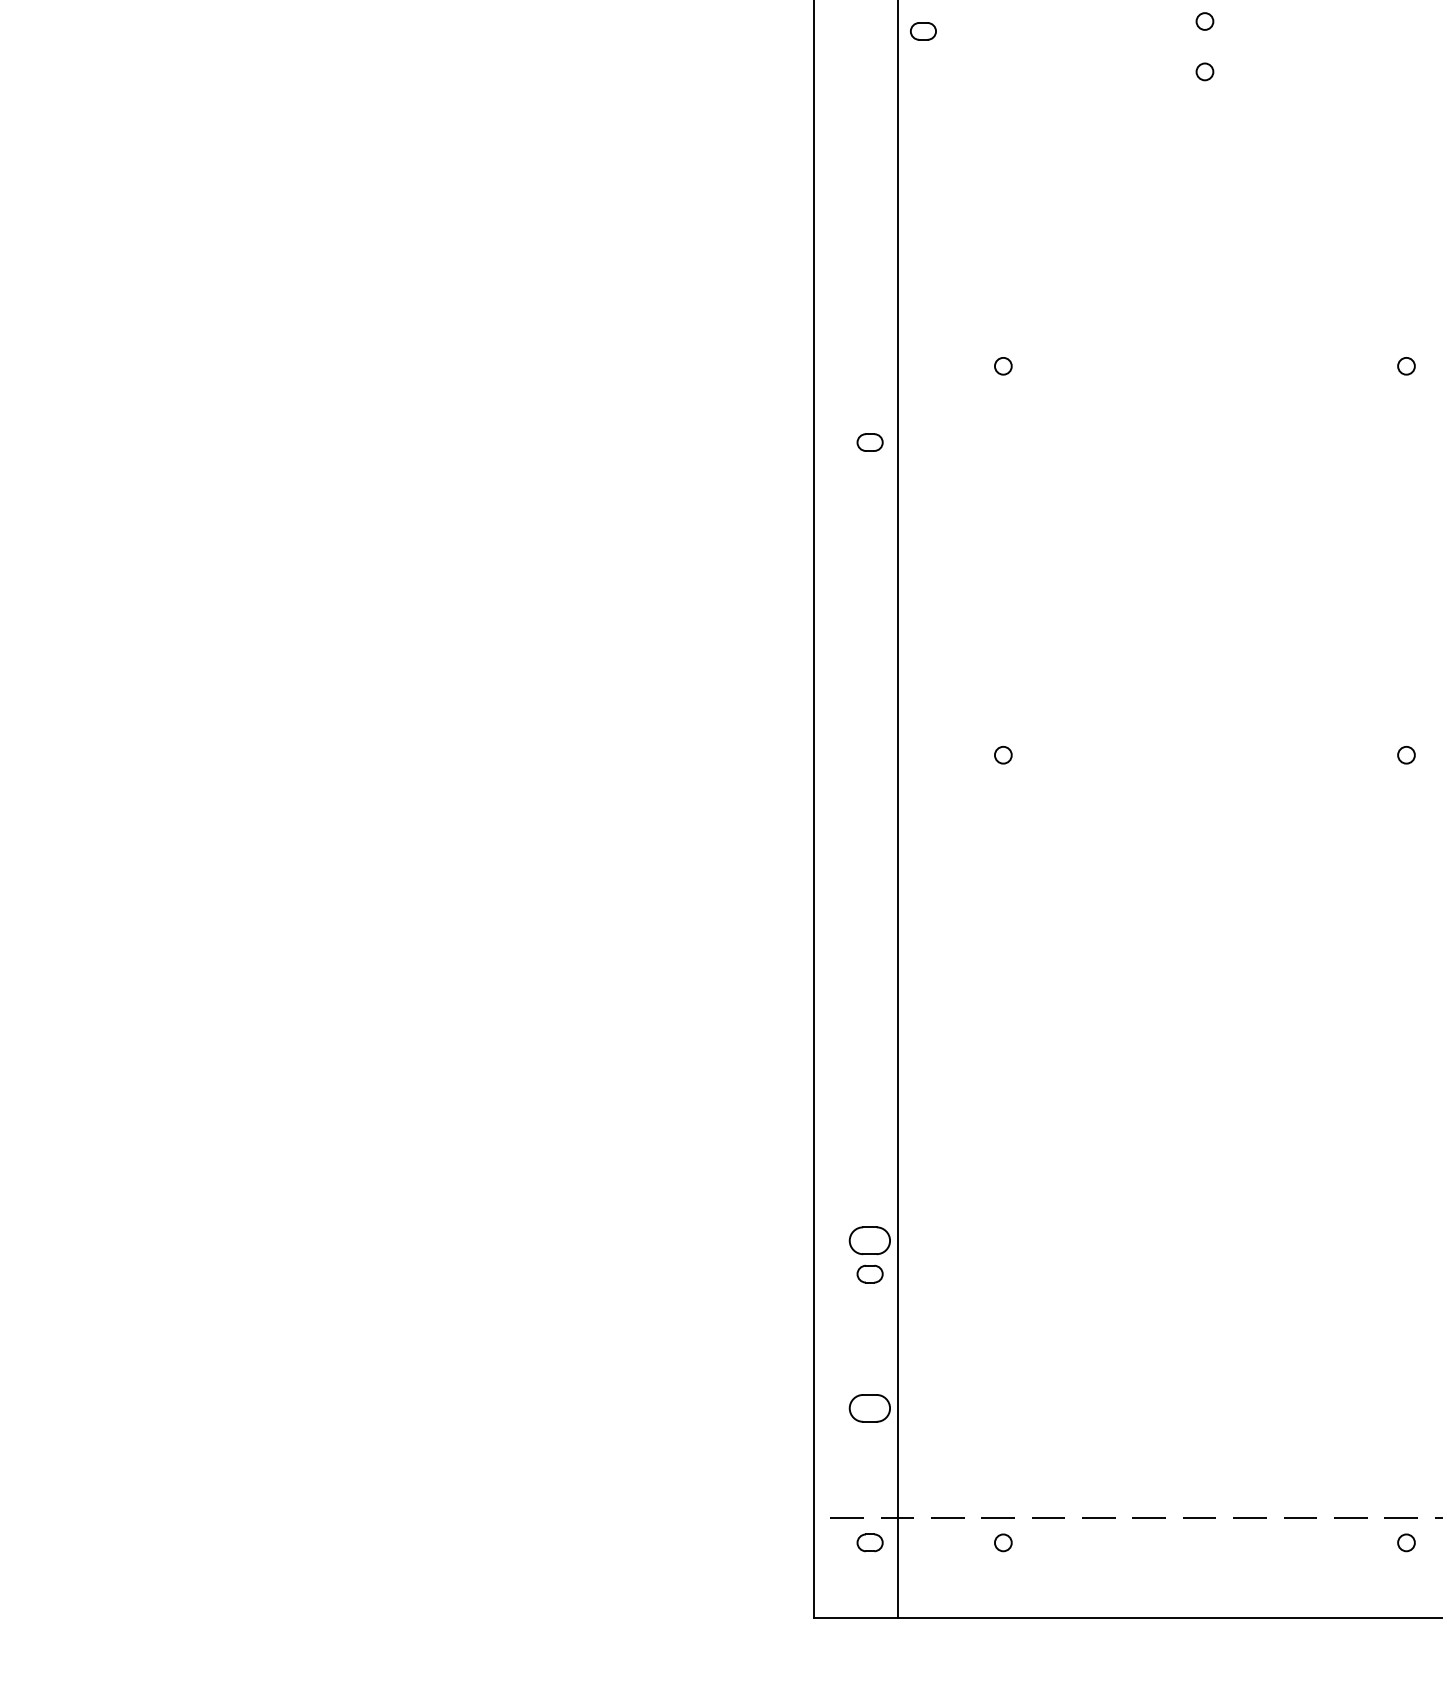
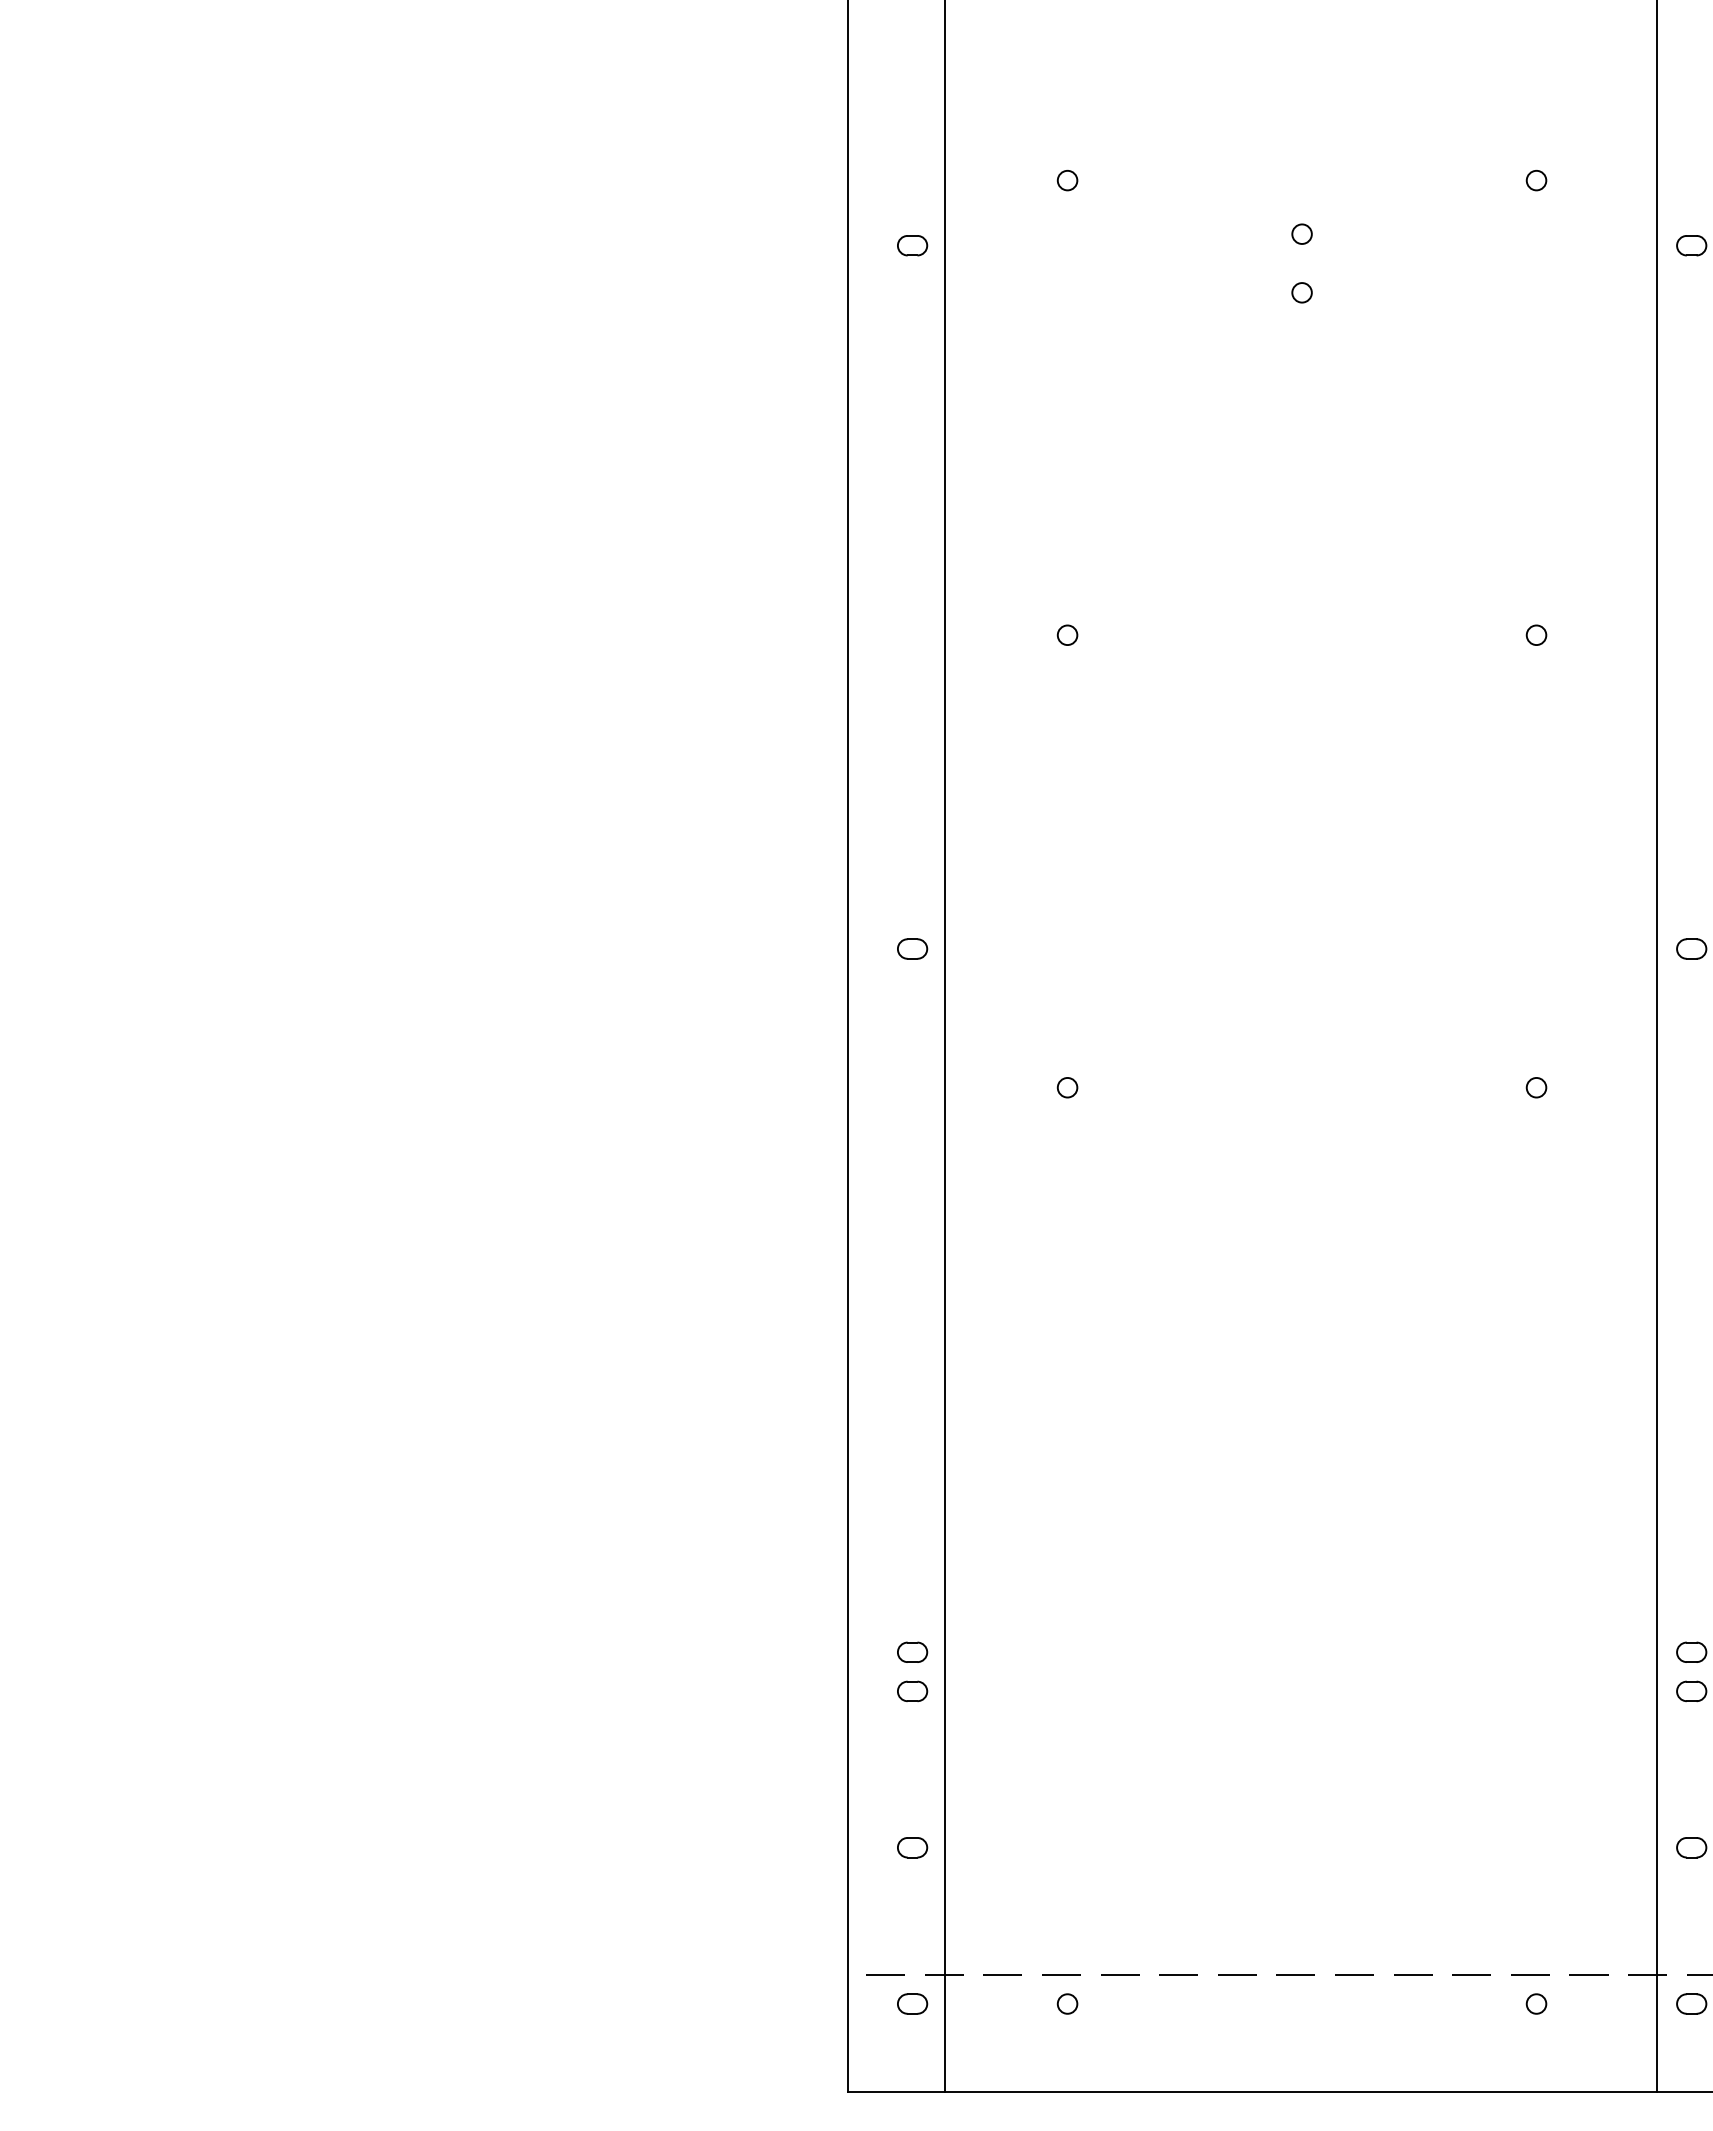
part: (923, 31) -> (912, 245), moved
part: (870, 442) -> (912, 948), moved
part: (870, 1239) -> (912, 1651), size x0.62
part: (870, 1408) -> (912, 1847), size x0.62

